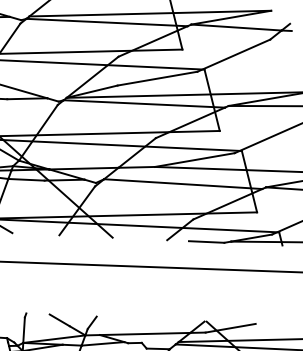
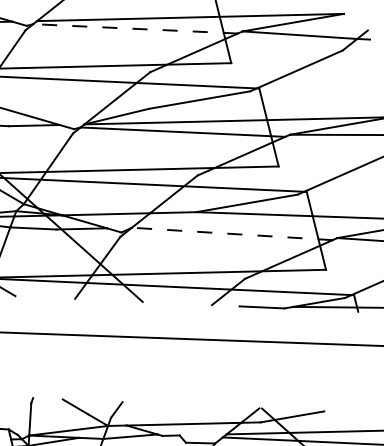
line: (106, 22) -> (135, 28), solid -> dashed
line: (183, 183) -> (232, 233), solid -> dashed

